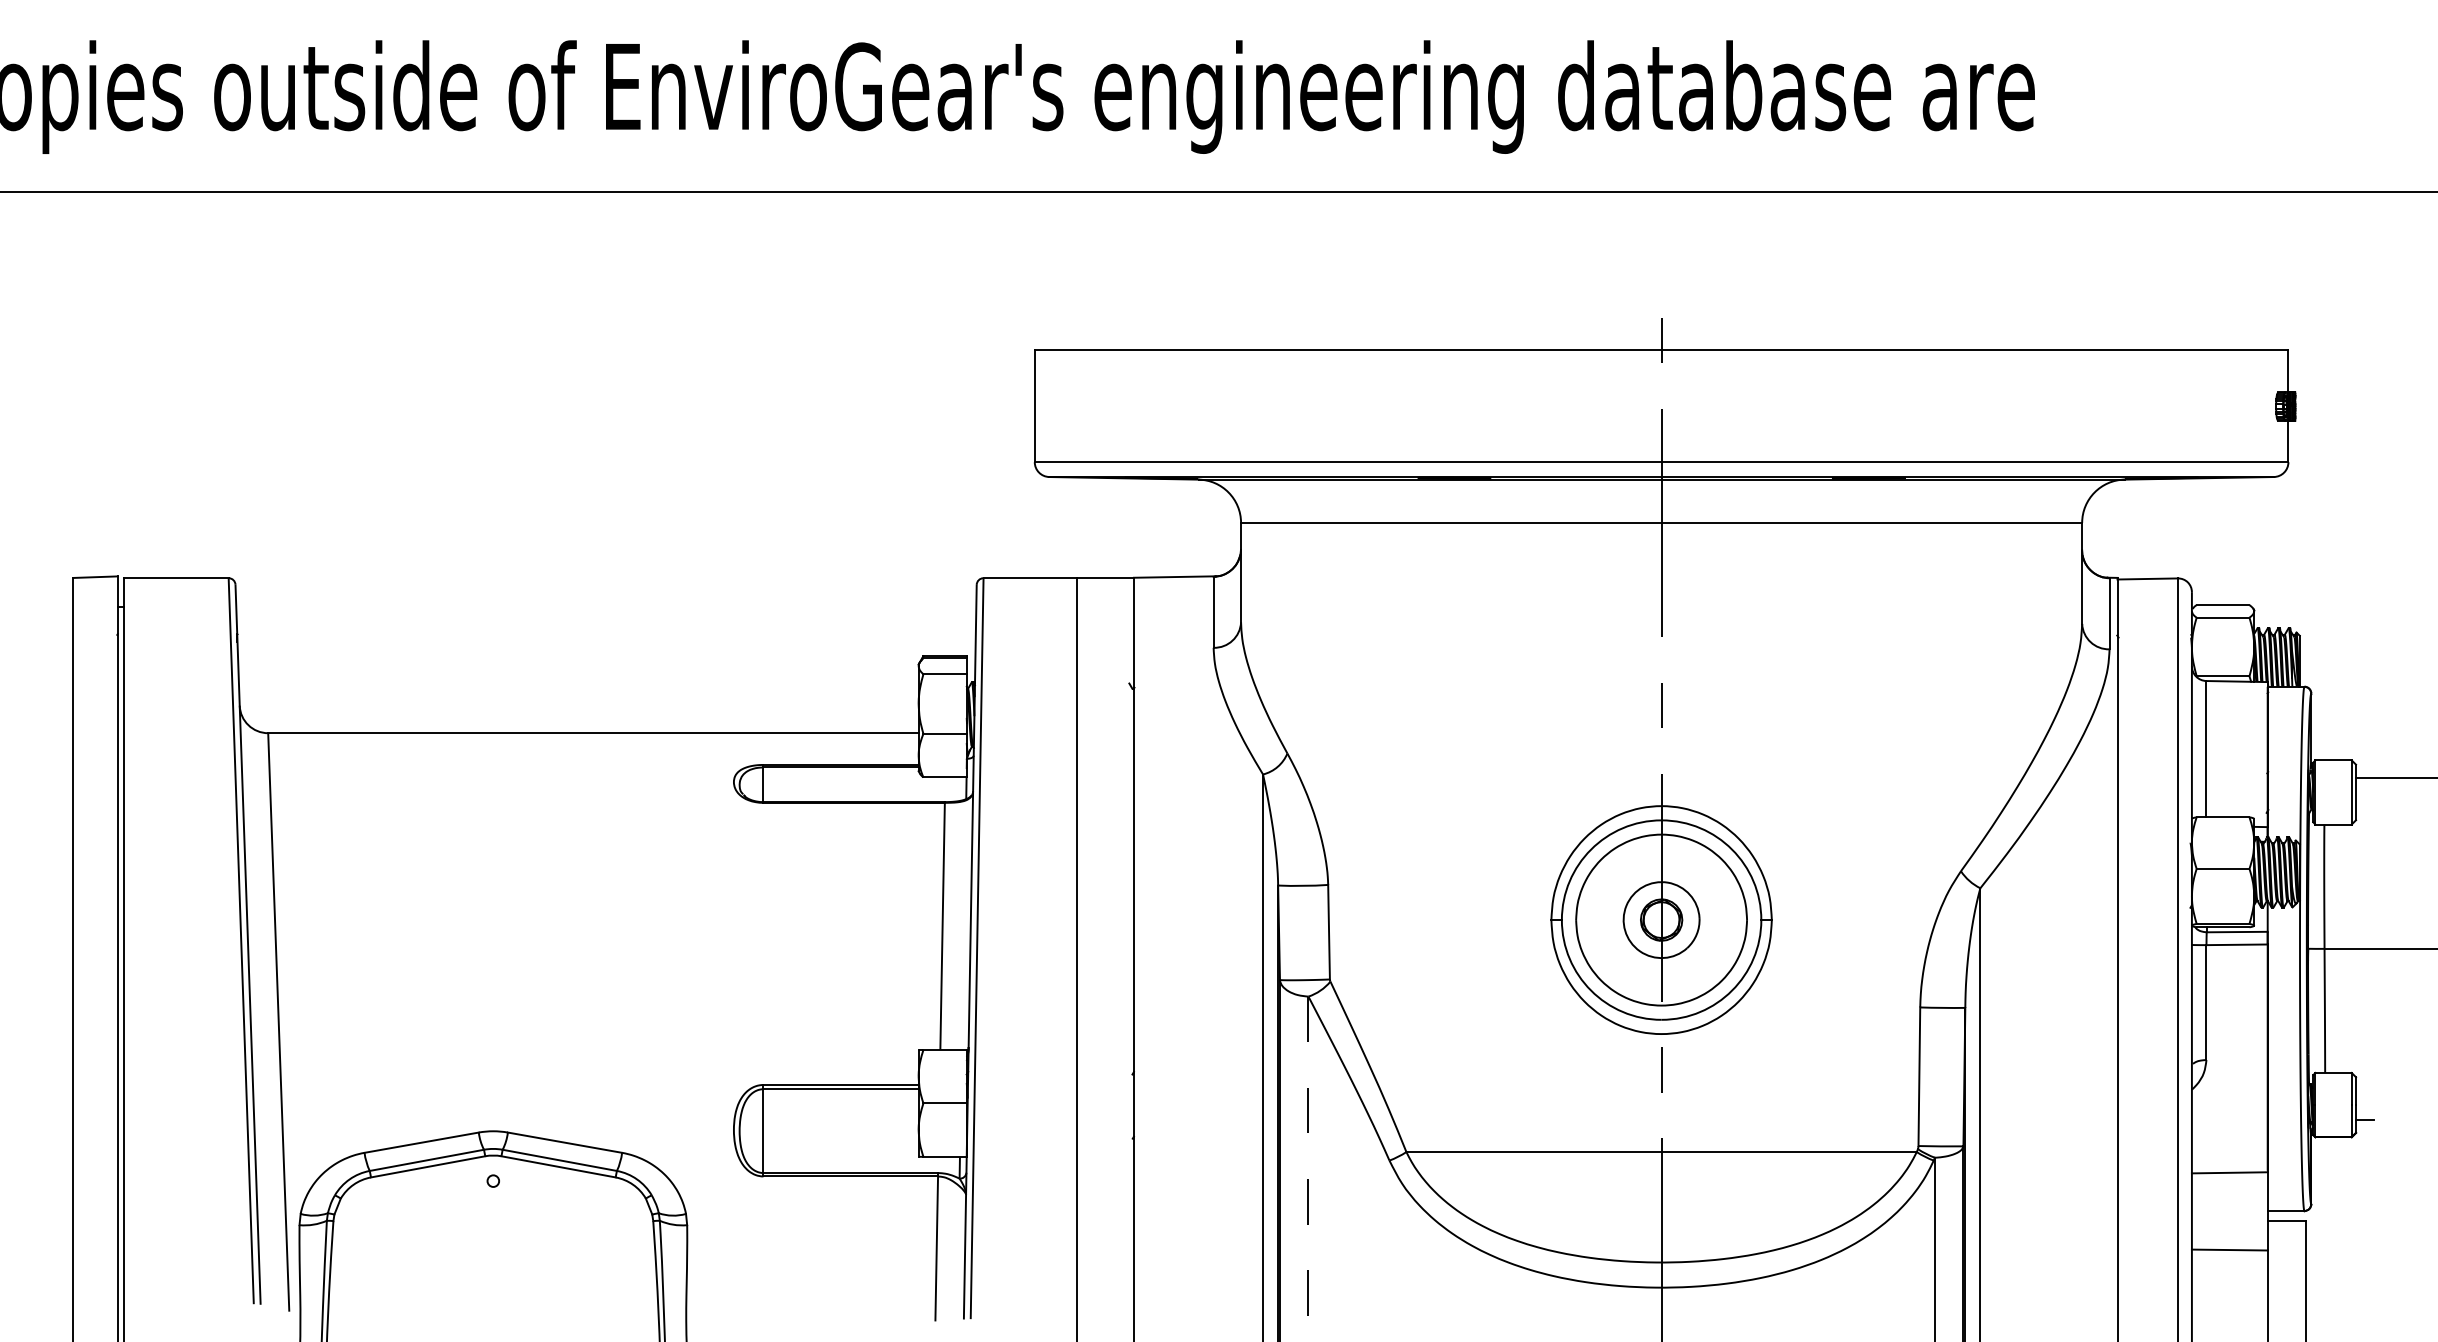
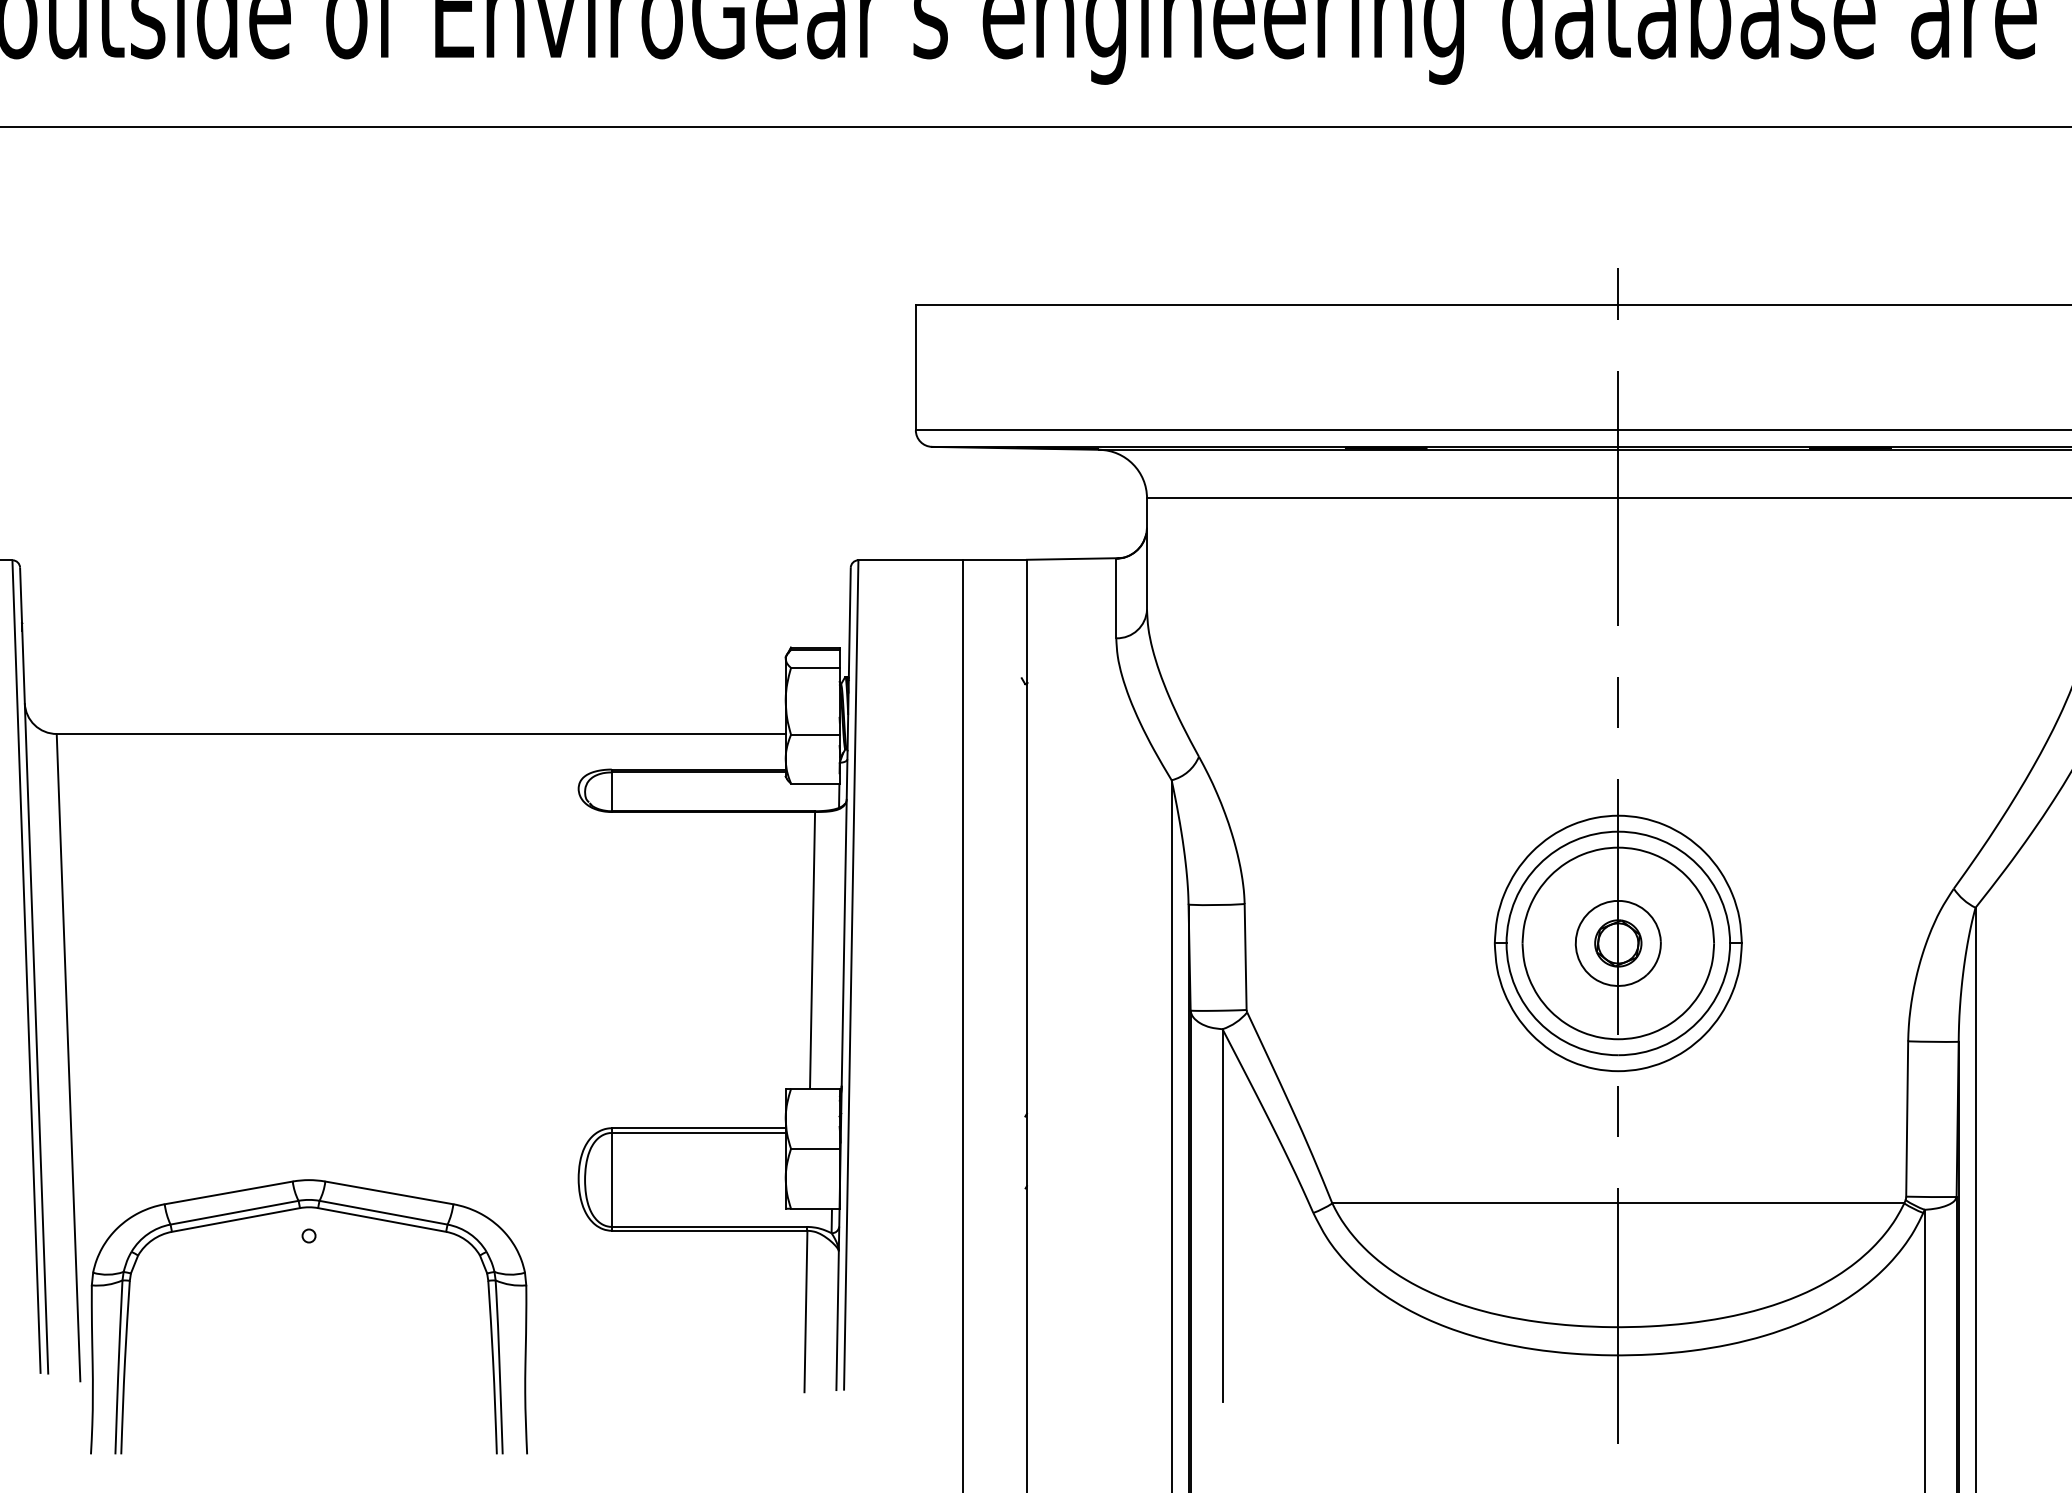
line: (1308, 1163) -> (1222, 1216), dashed -> solid

